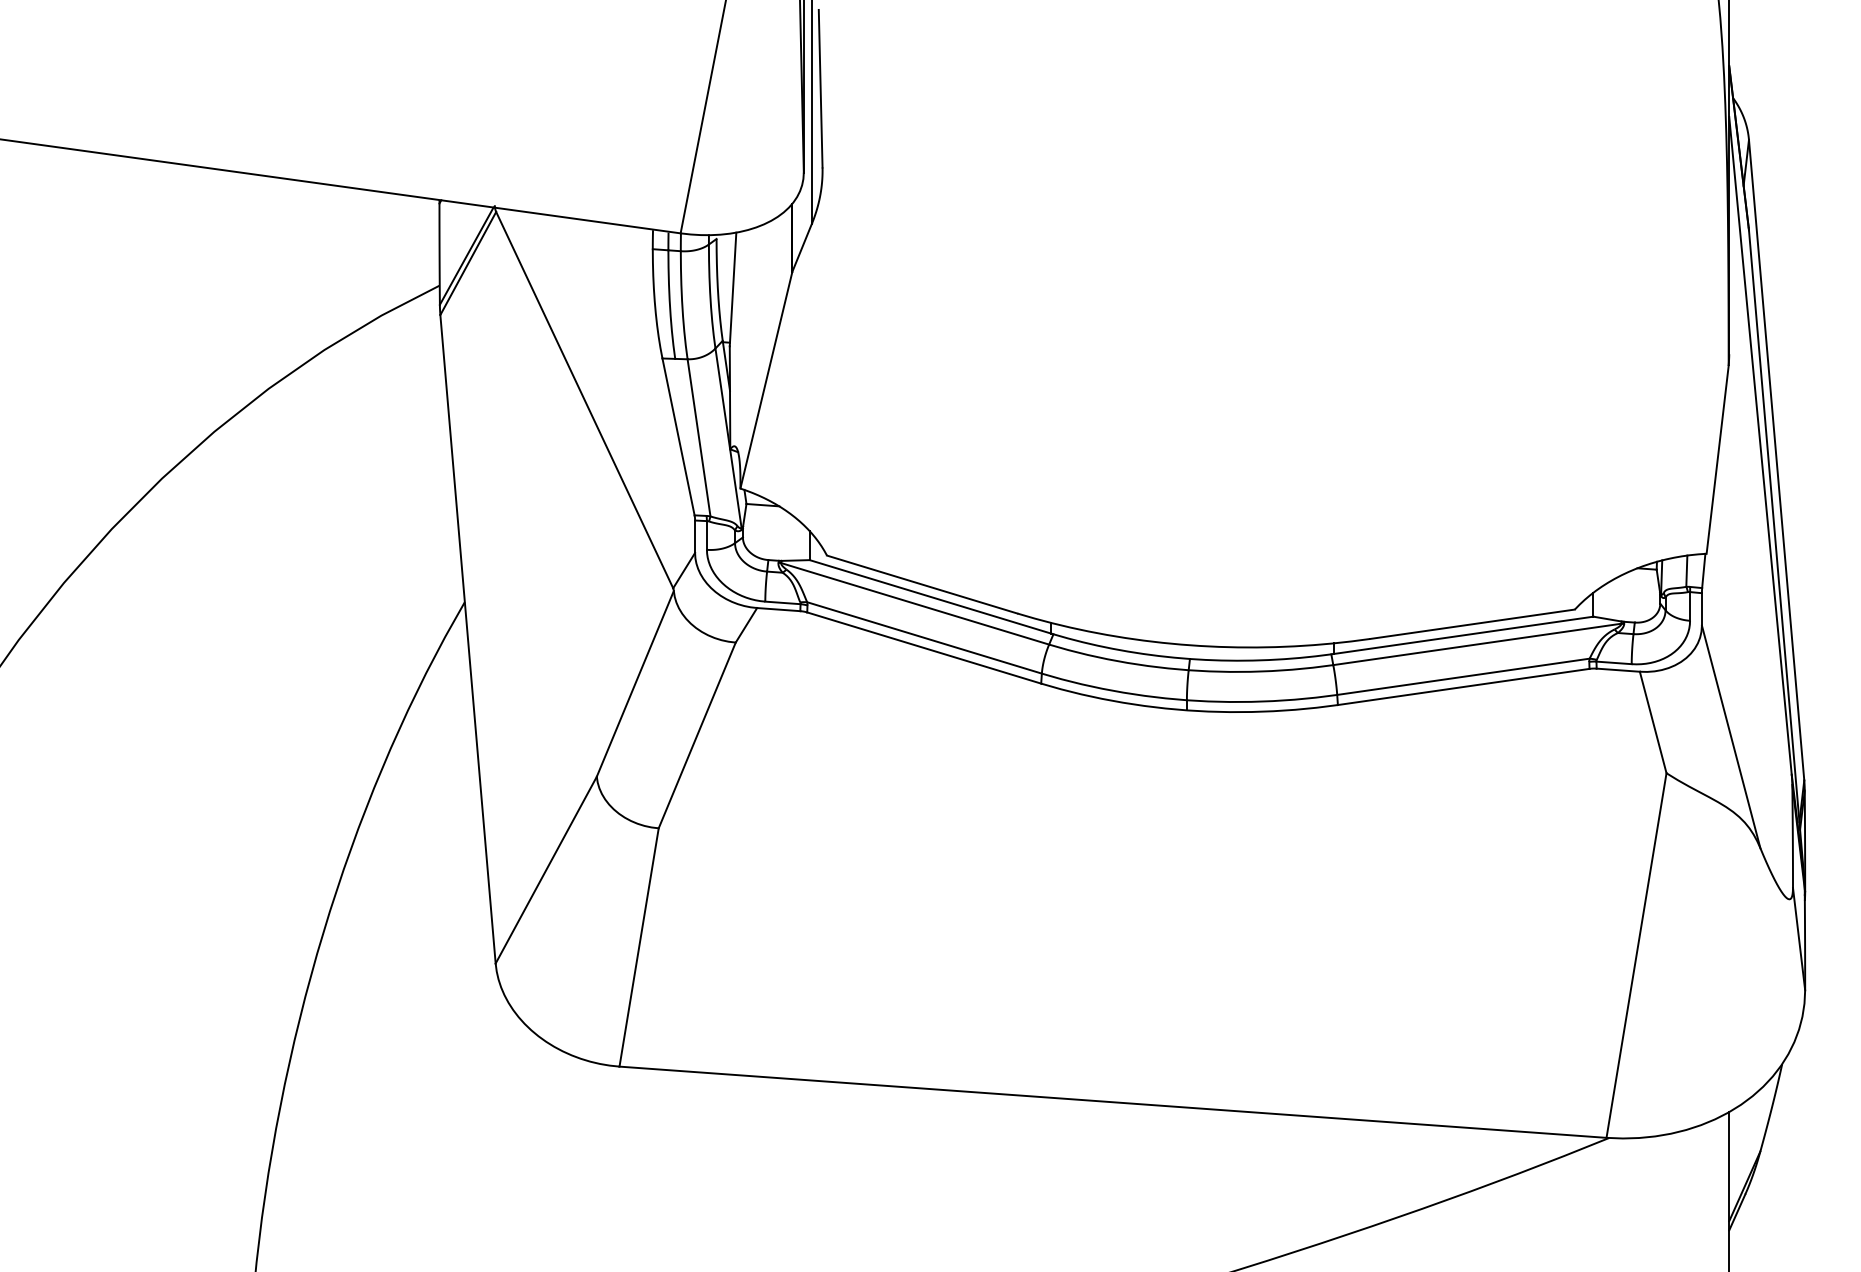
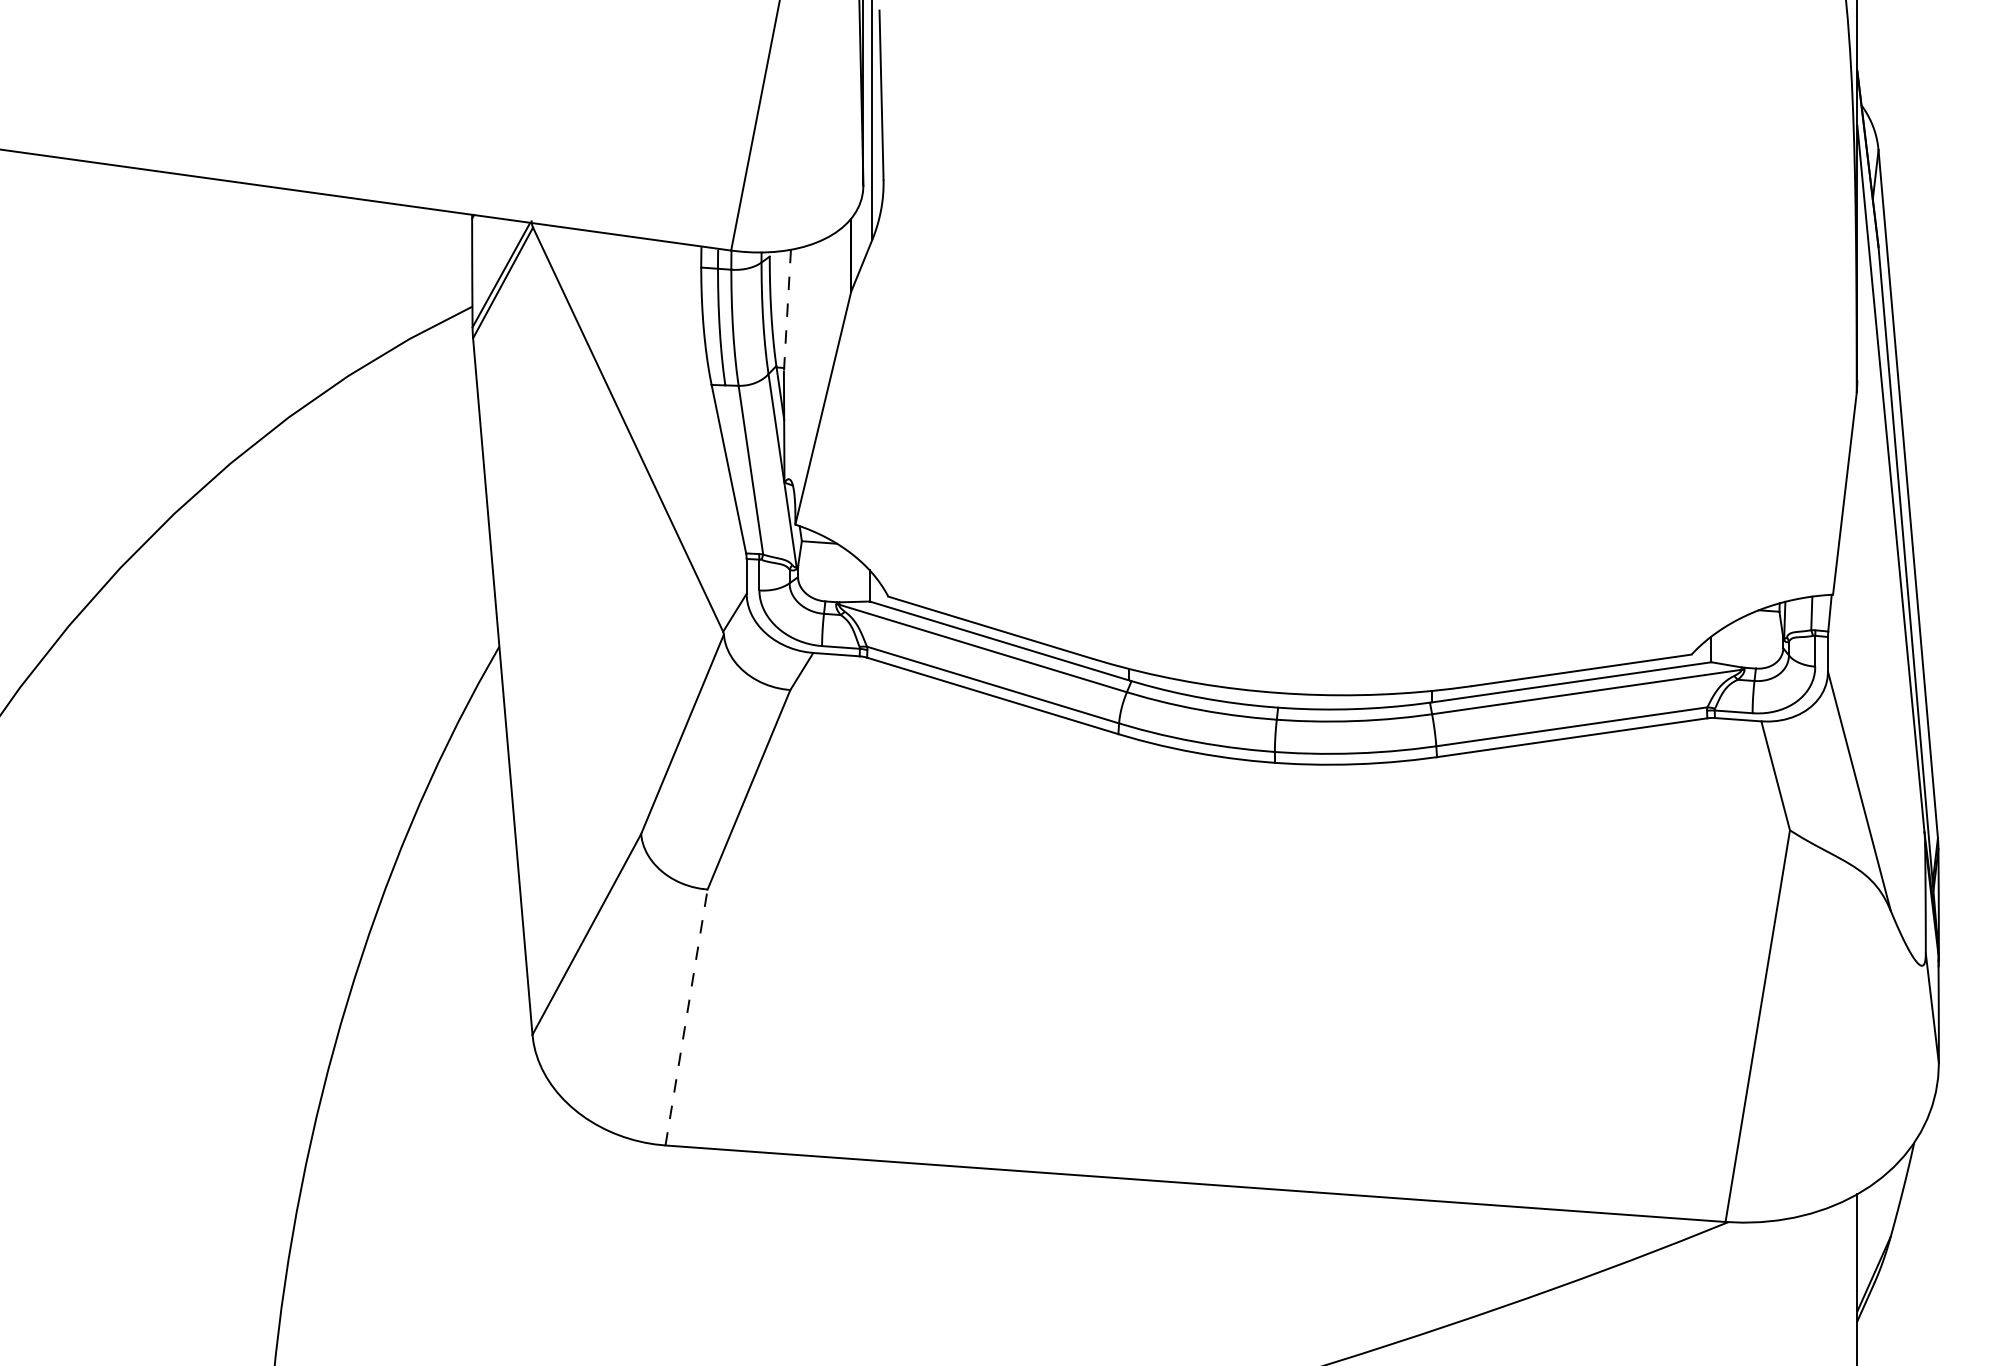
line: (733, 289) -> (787, 310), solid -> dashed
line: (639, 947) -> (686, 1017), solid -> dashed

